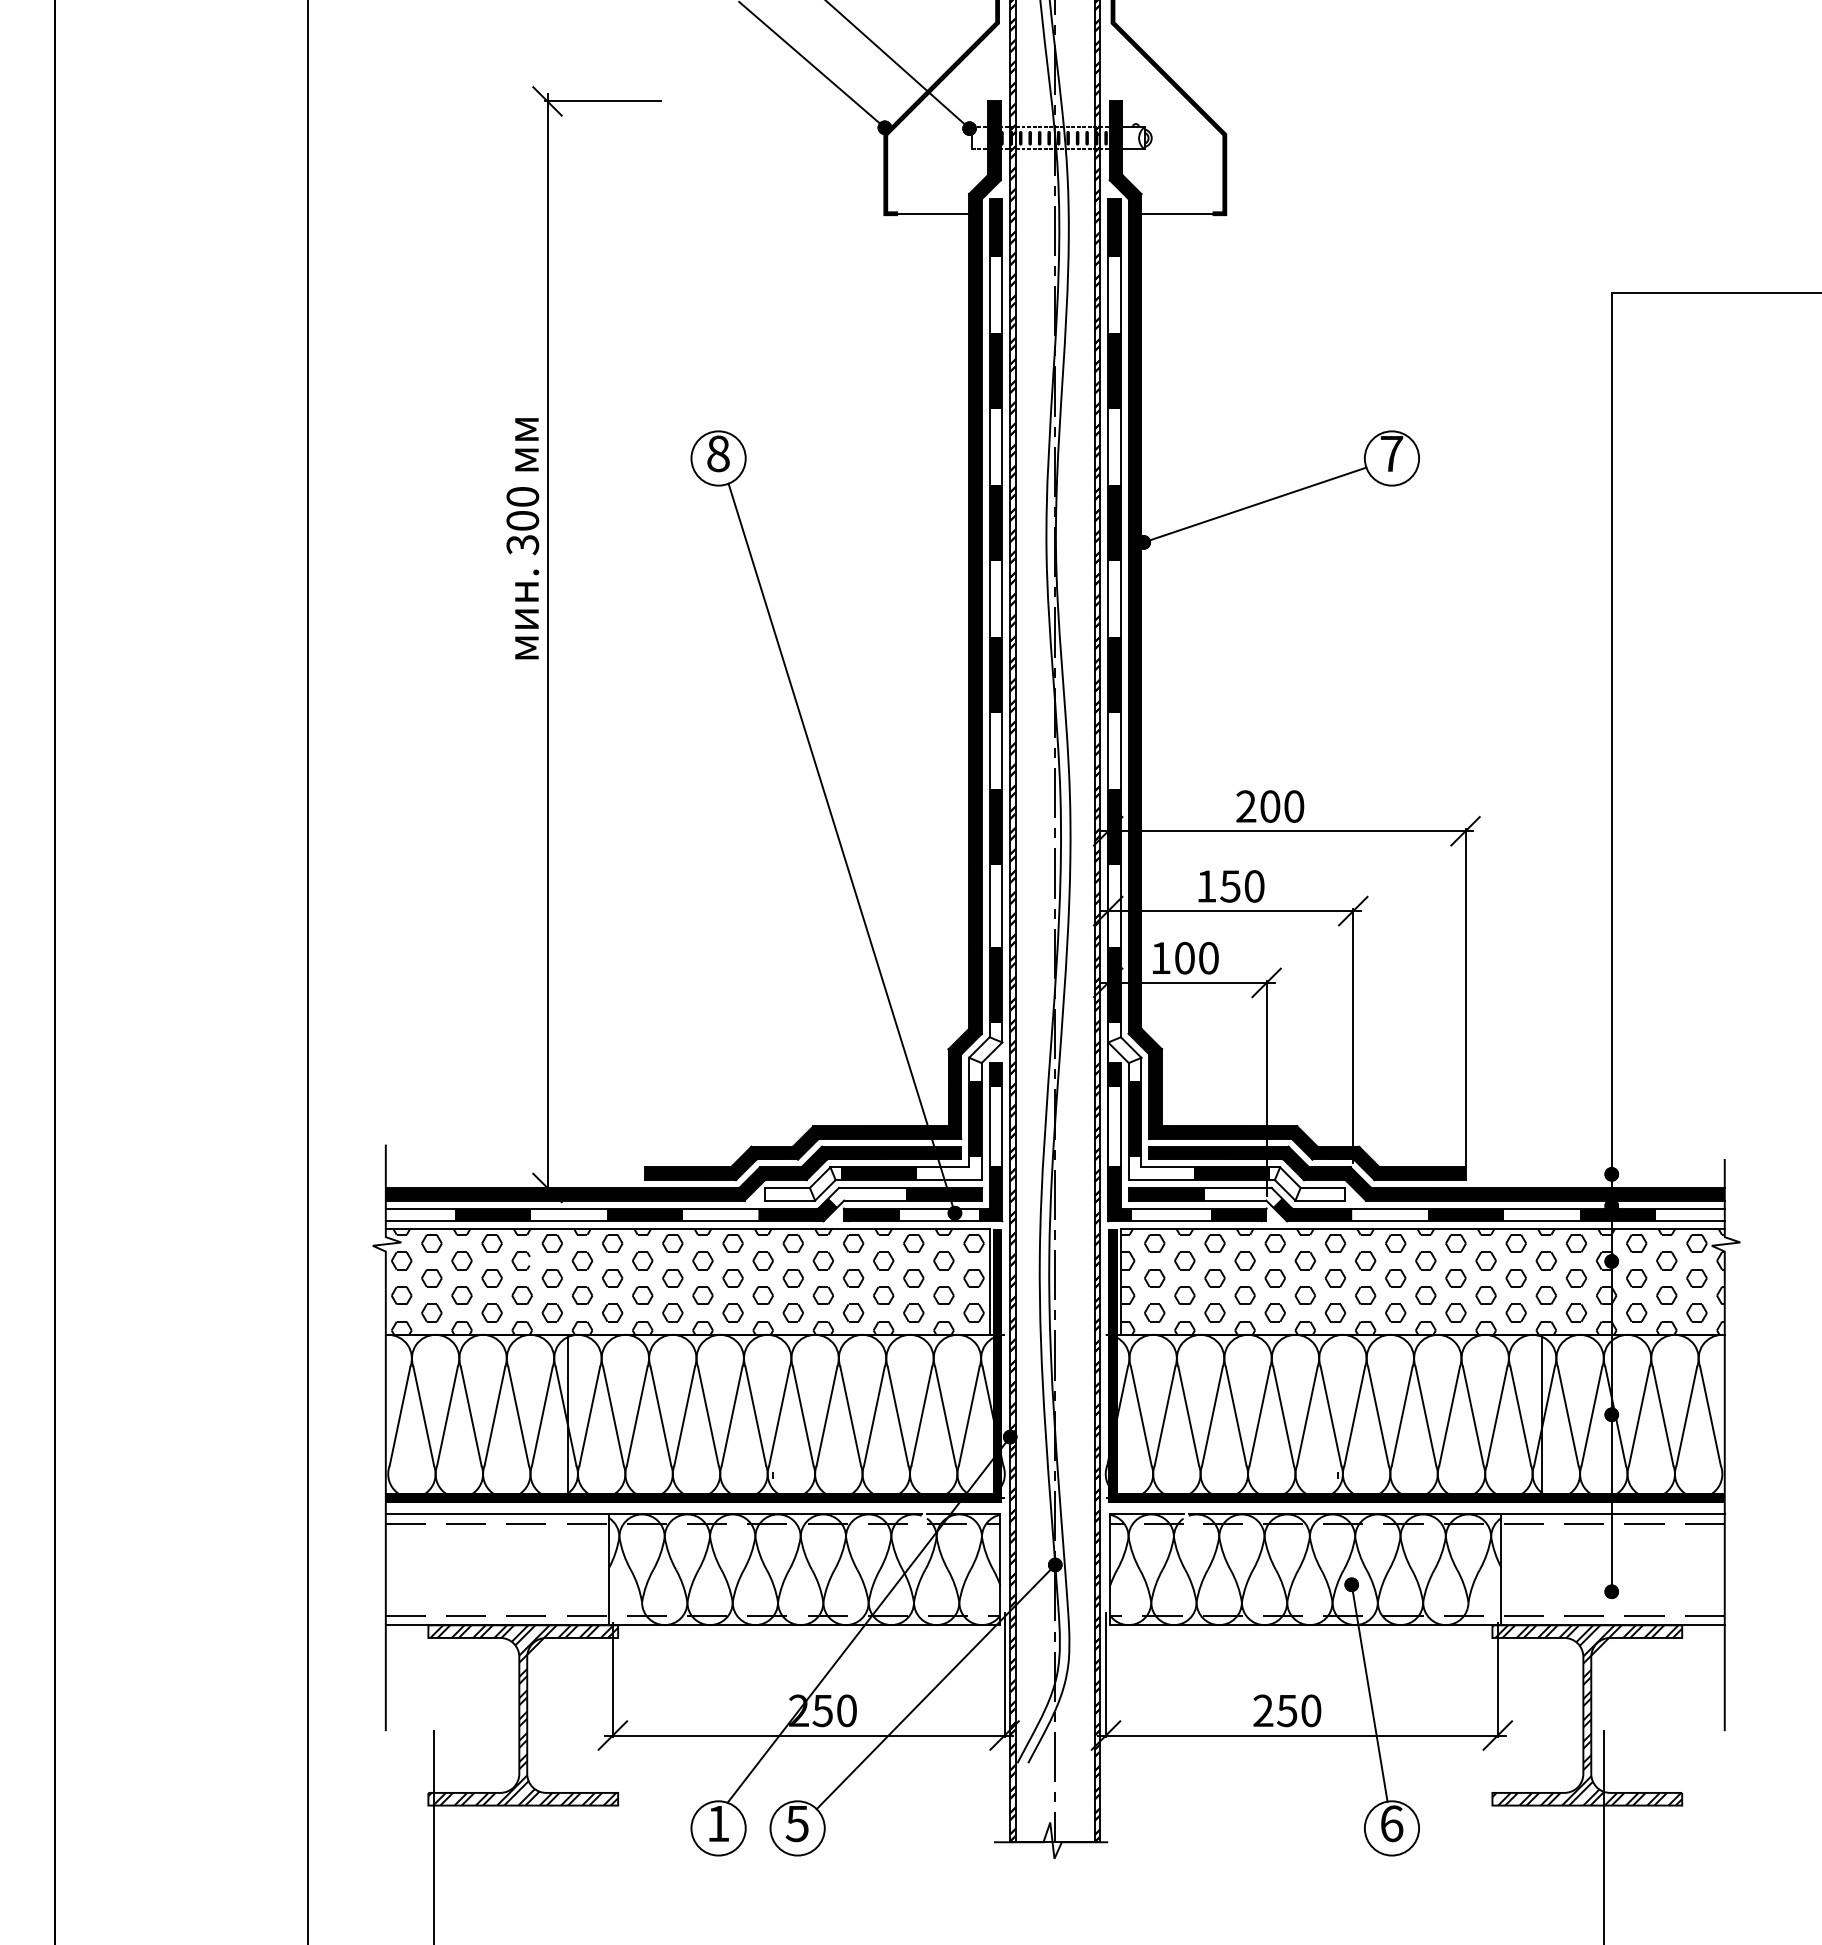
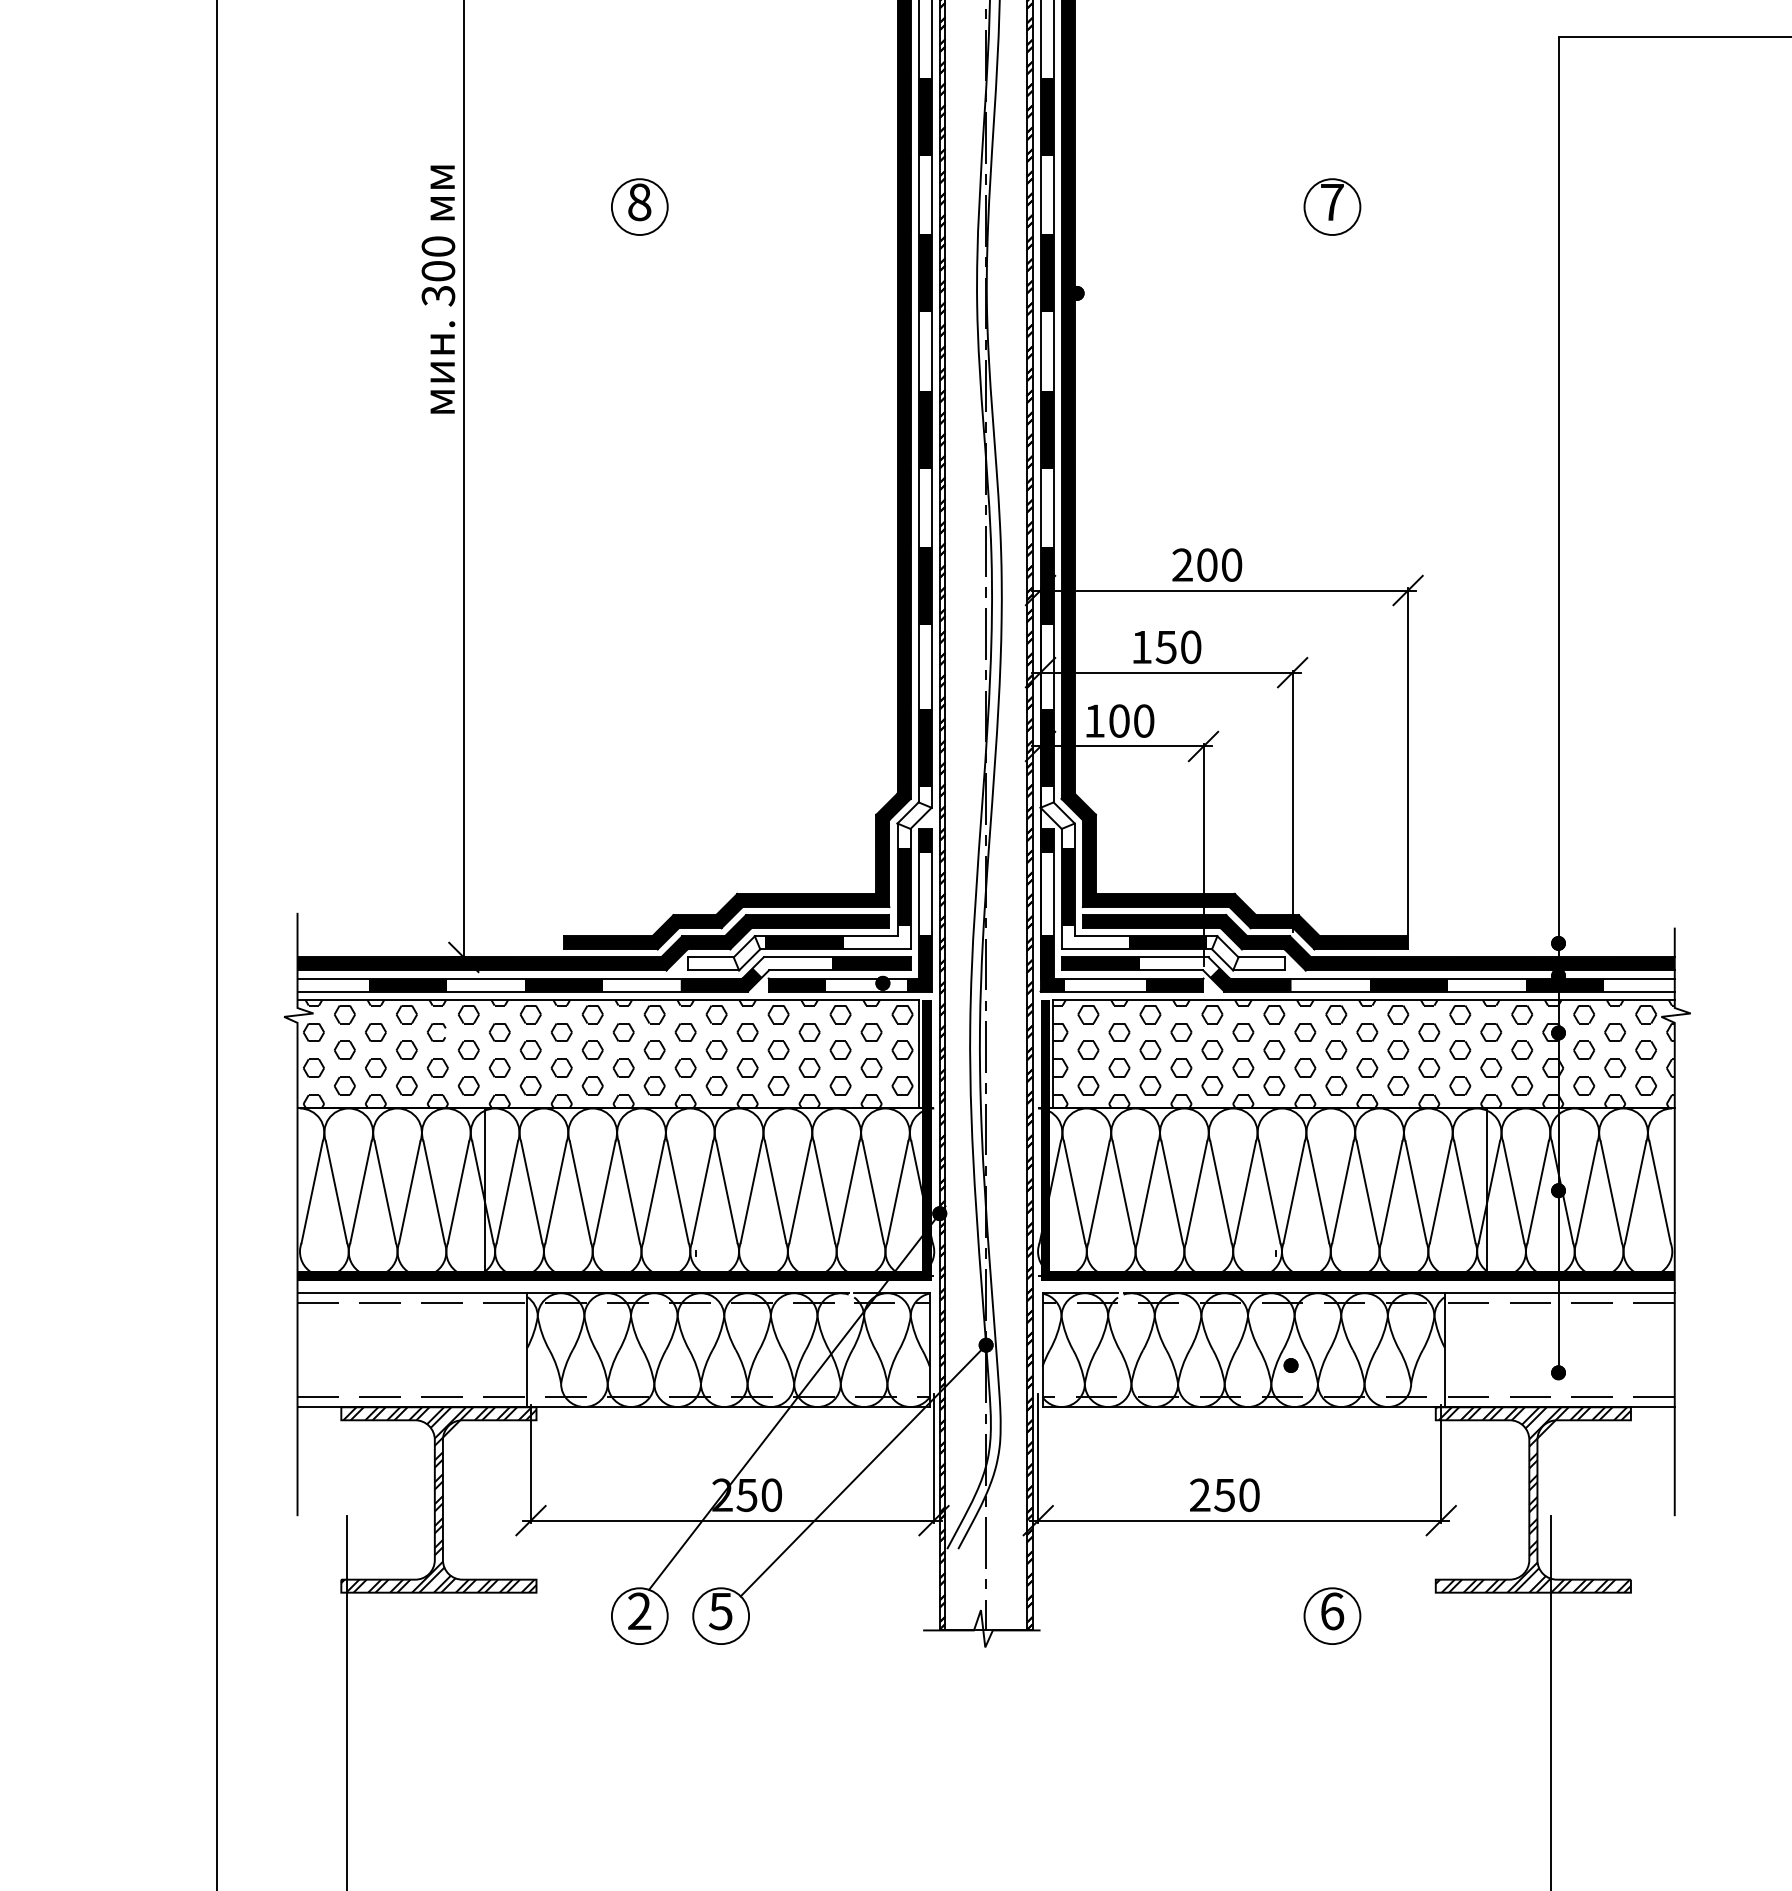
line: (1254, 504) -> (1191, 254), removed
line: (841, 848) -> (766, 608), removed
line: (1369, 1692) -> (1309, 1476), removed
text: (718, 1823) -> (639, 1611), 1 -> 2

